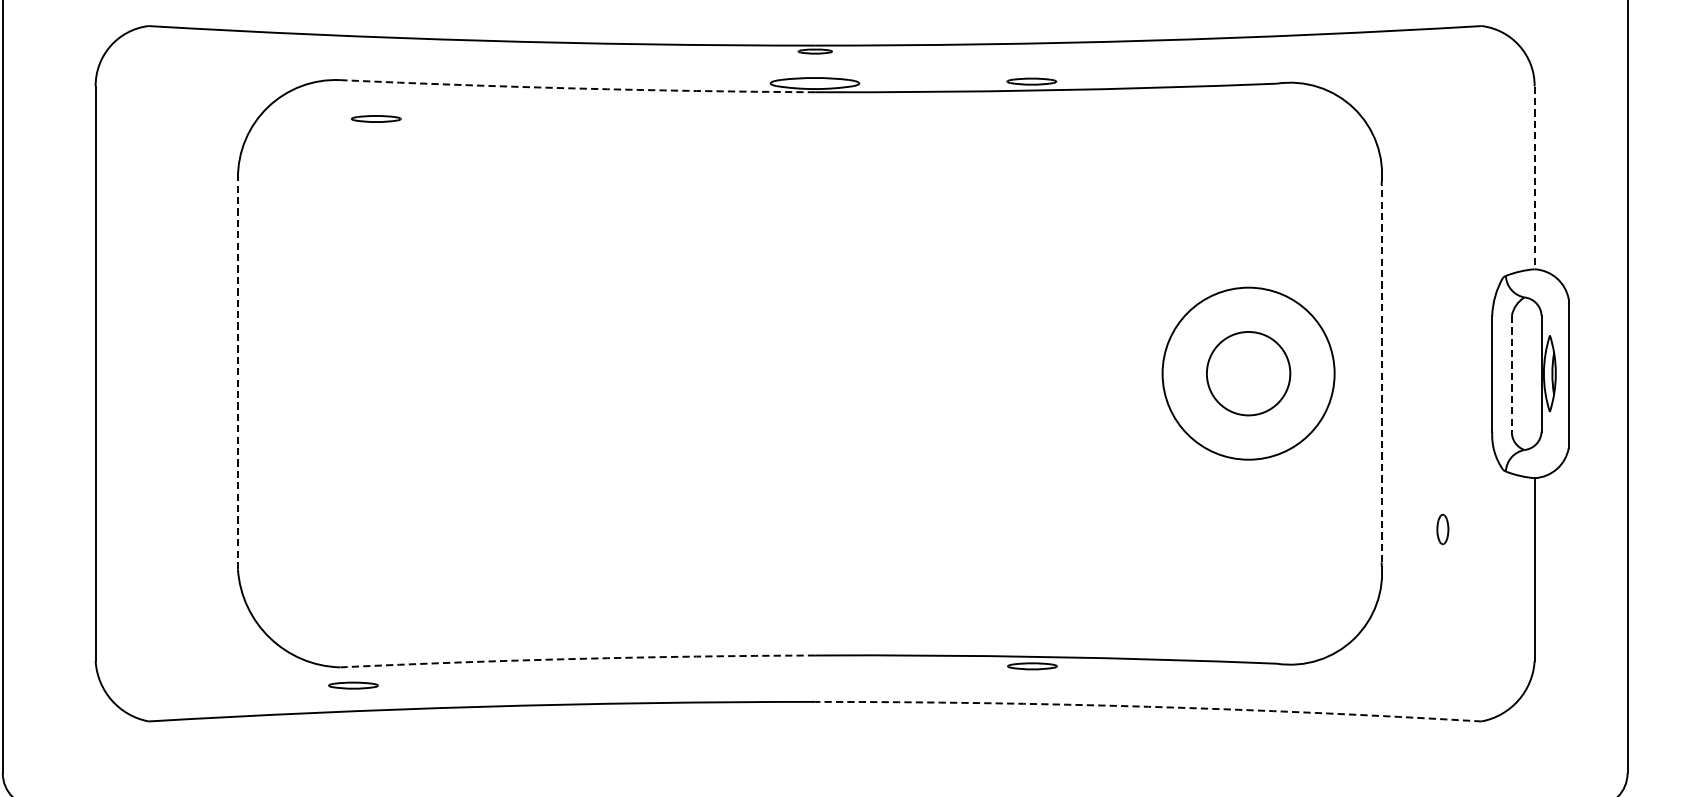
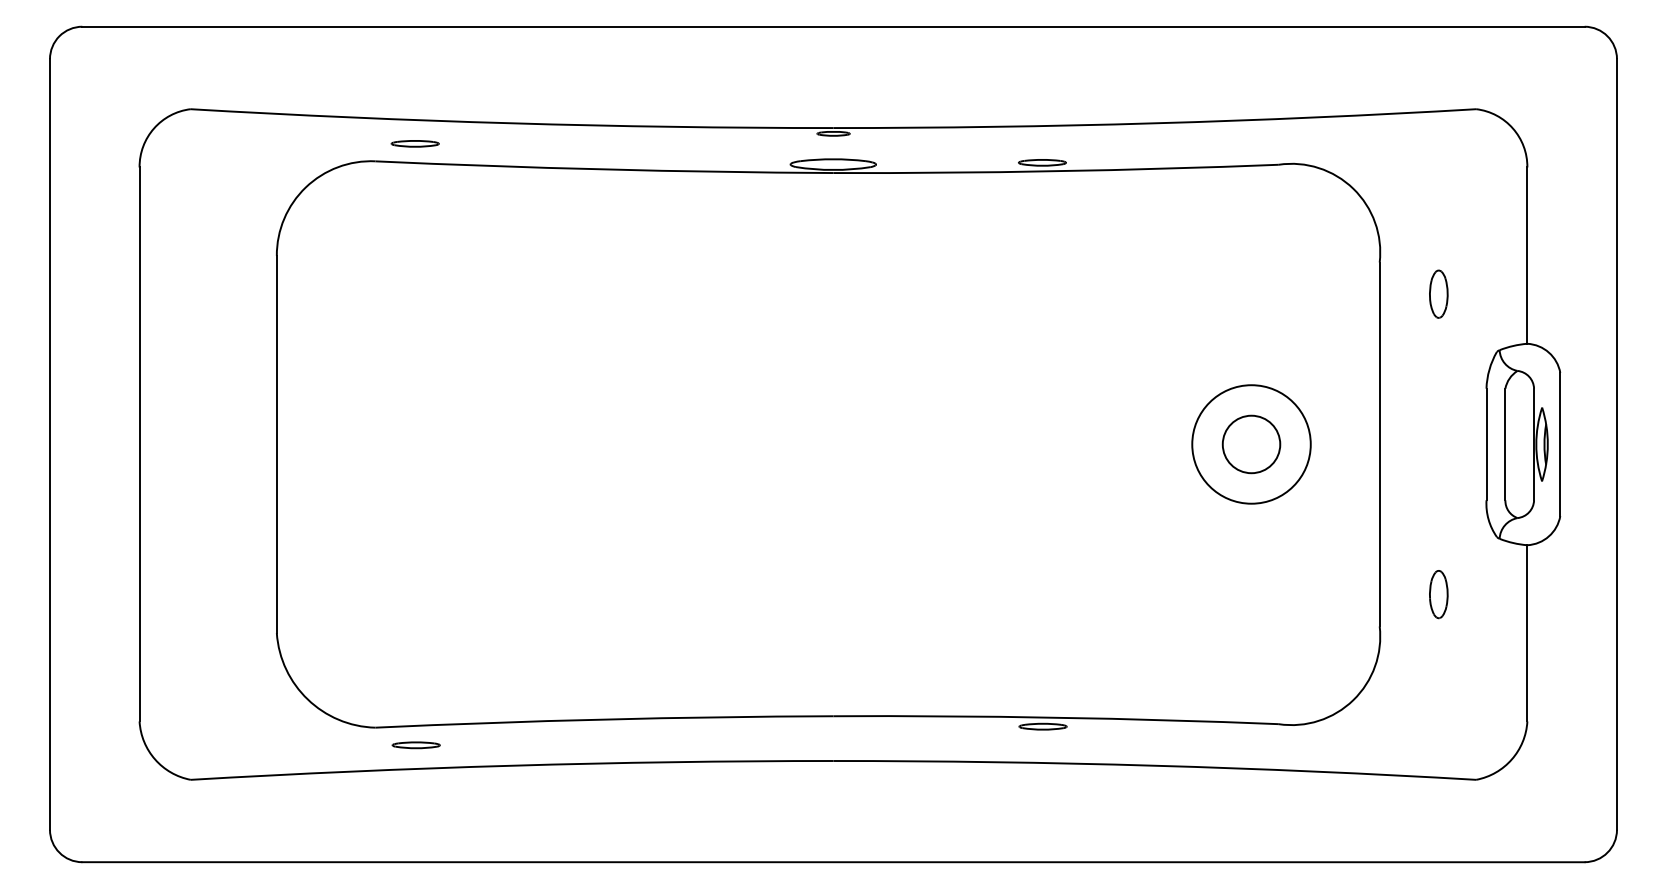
arc: (577, 88) -> (604, 169), dashed -> solid
part: (375, 118) -> (414, 143), moved
line: (1534, 178) -> (1527, 256), dashed -> solid
part: (1442, 217) -> (1438, 293), added
line: (237, 373) -> (276, 444), dashed -> solid
circle: (1248, 373) -> (1251, 444), size x0.71
circle: (1248, 373) -> (1251, 444), size x0.71
line: (1381, 373) -> (1379, 444), dashed -> solid
line: (1511, 373) -> (1505, 444), dashed -> solid
part: (1442, 529) -> (1438, 594), size x1.67
arc: (577, 658) -> (604, 719), dashed -> solid
part: (352, 685) -> (415, 745), moved
arc: (1148, 706) -> (1154, 765), dashed -> solid

